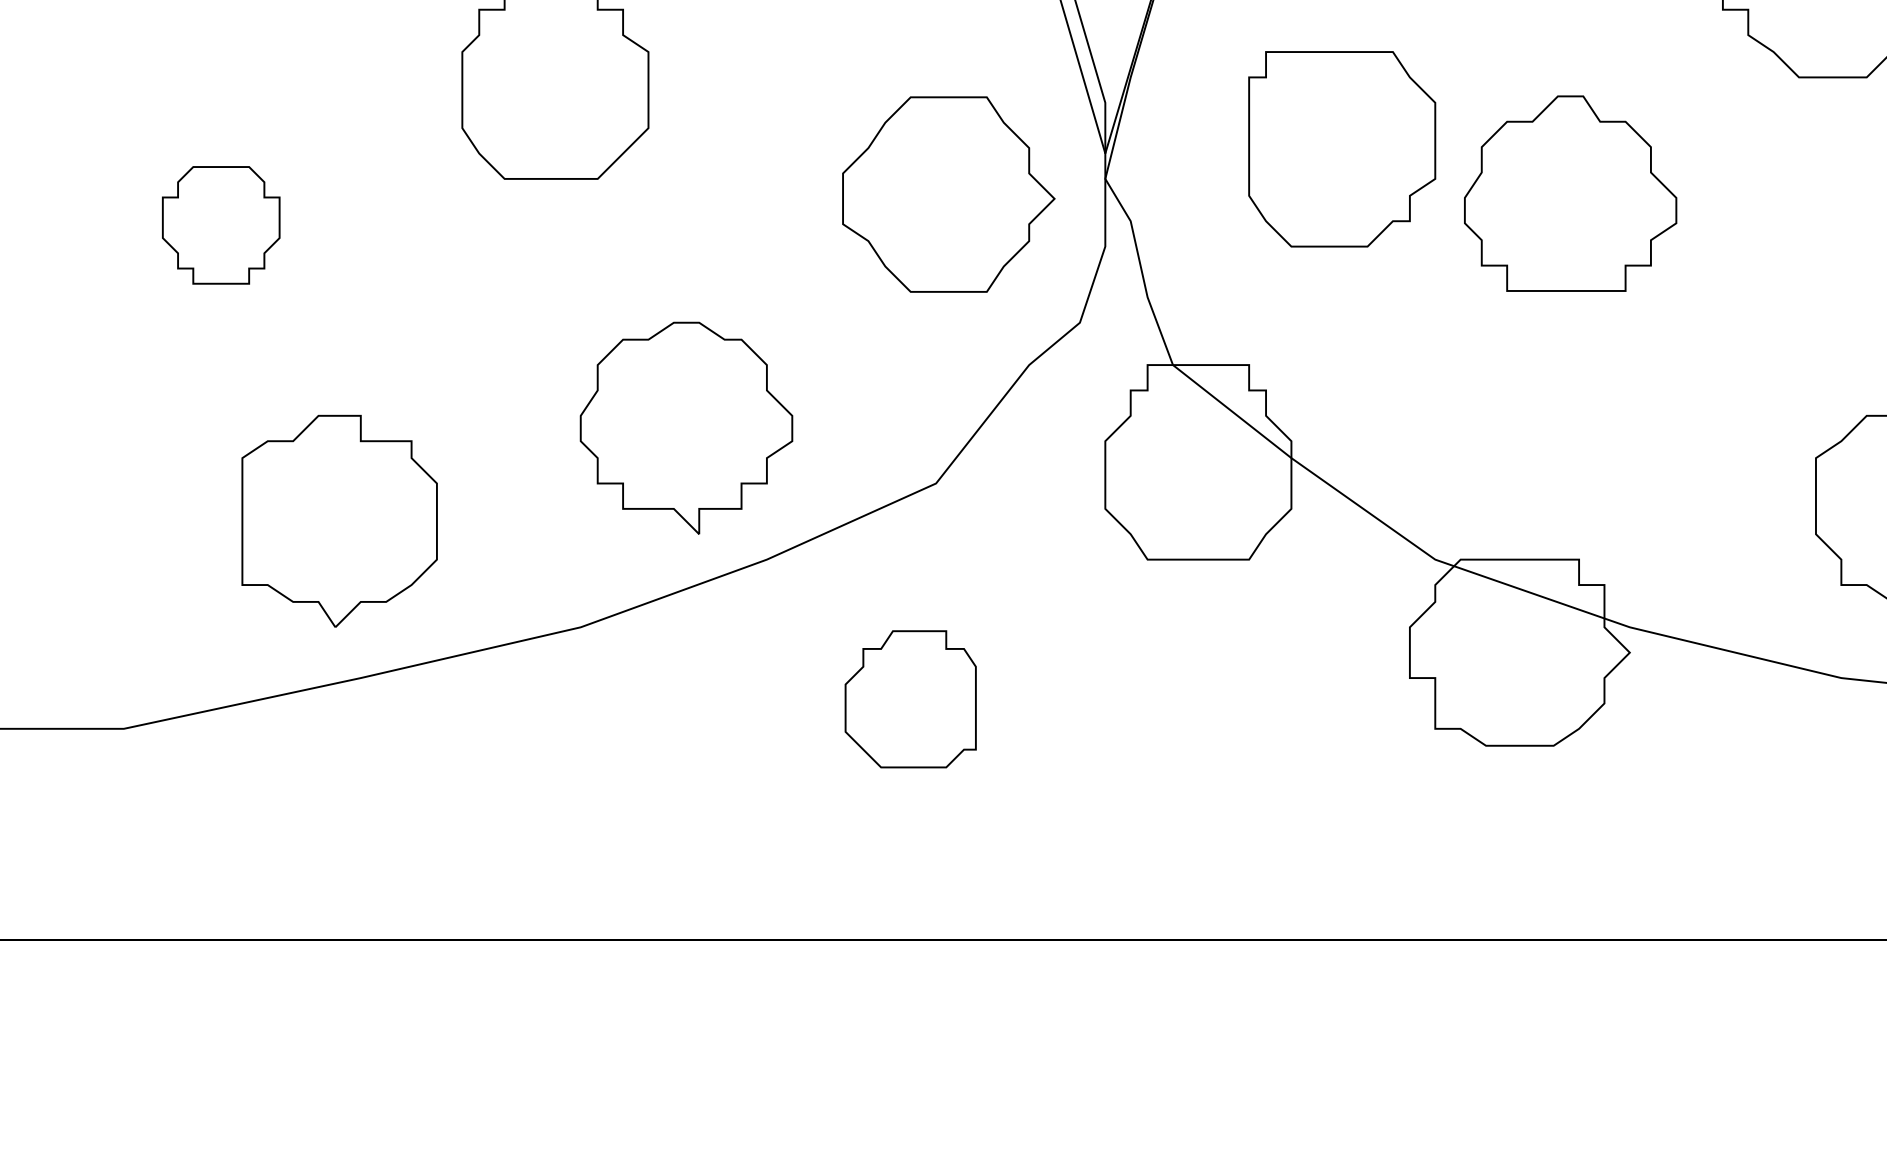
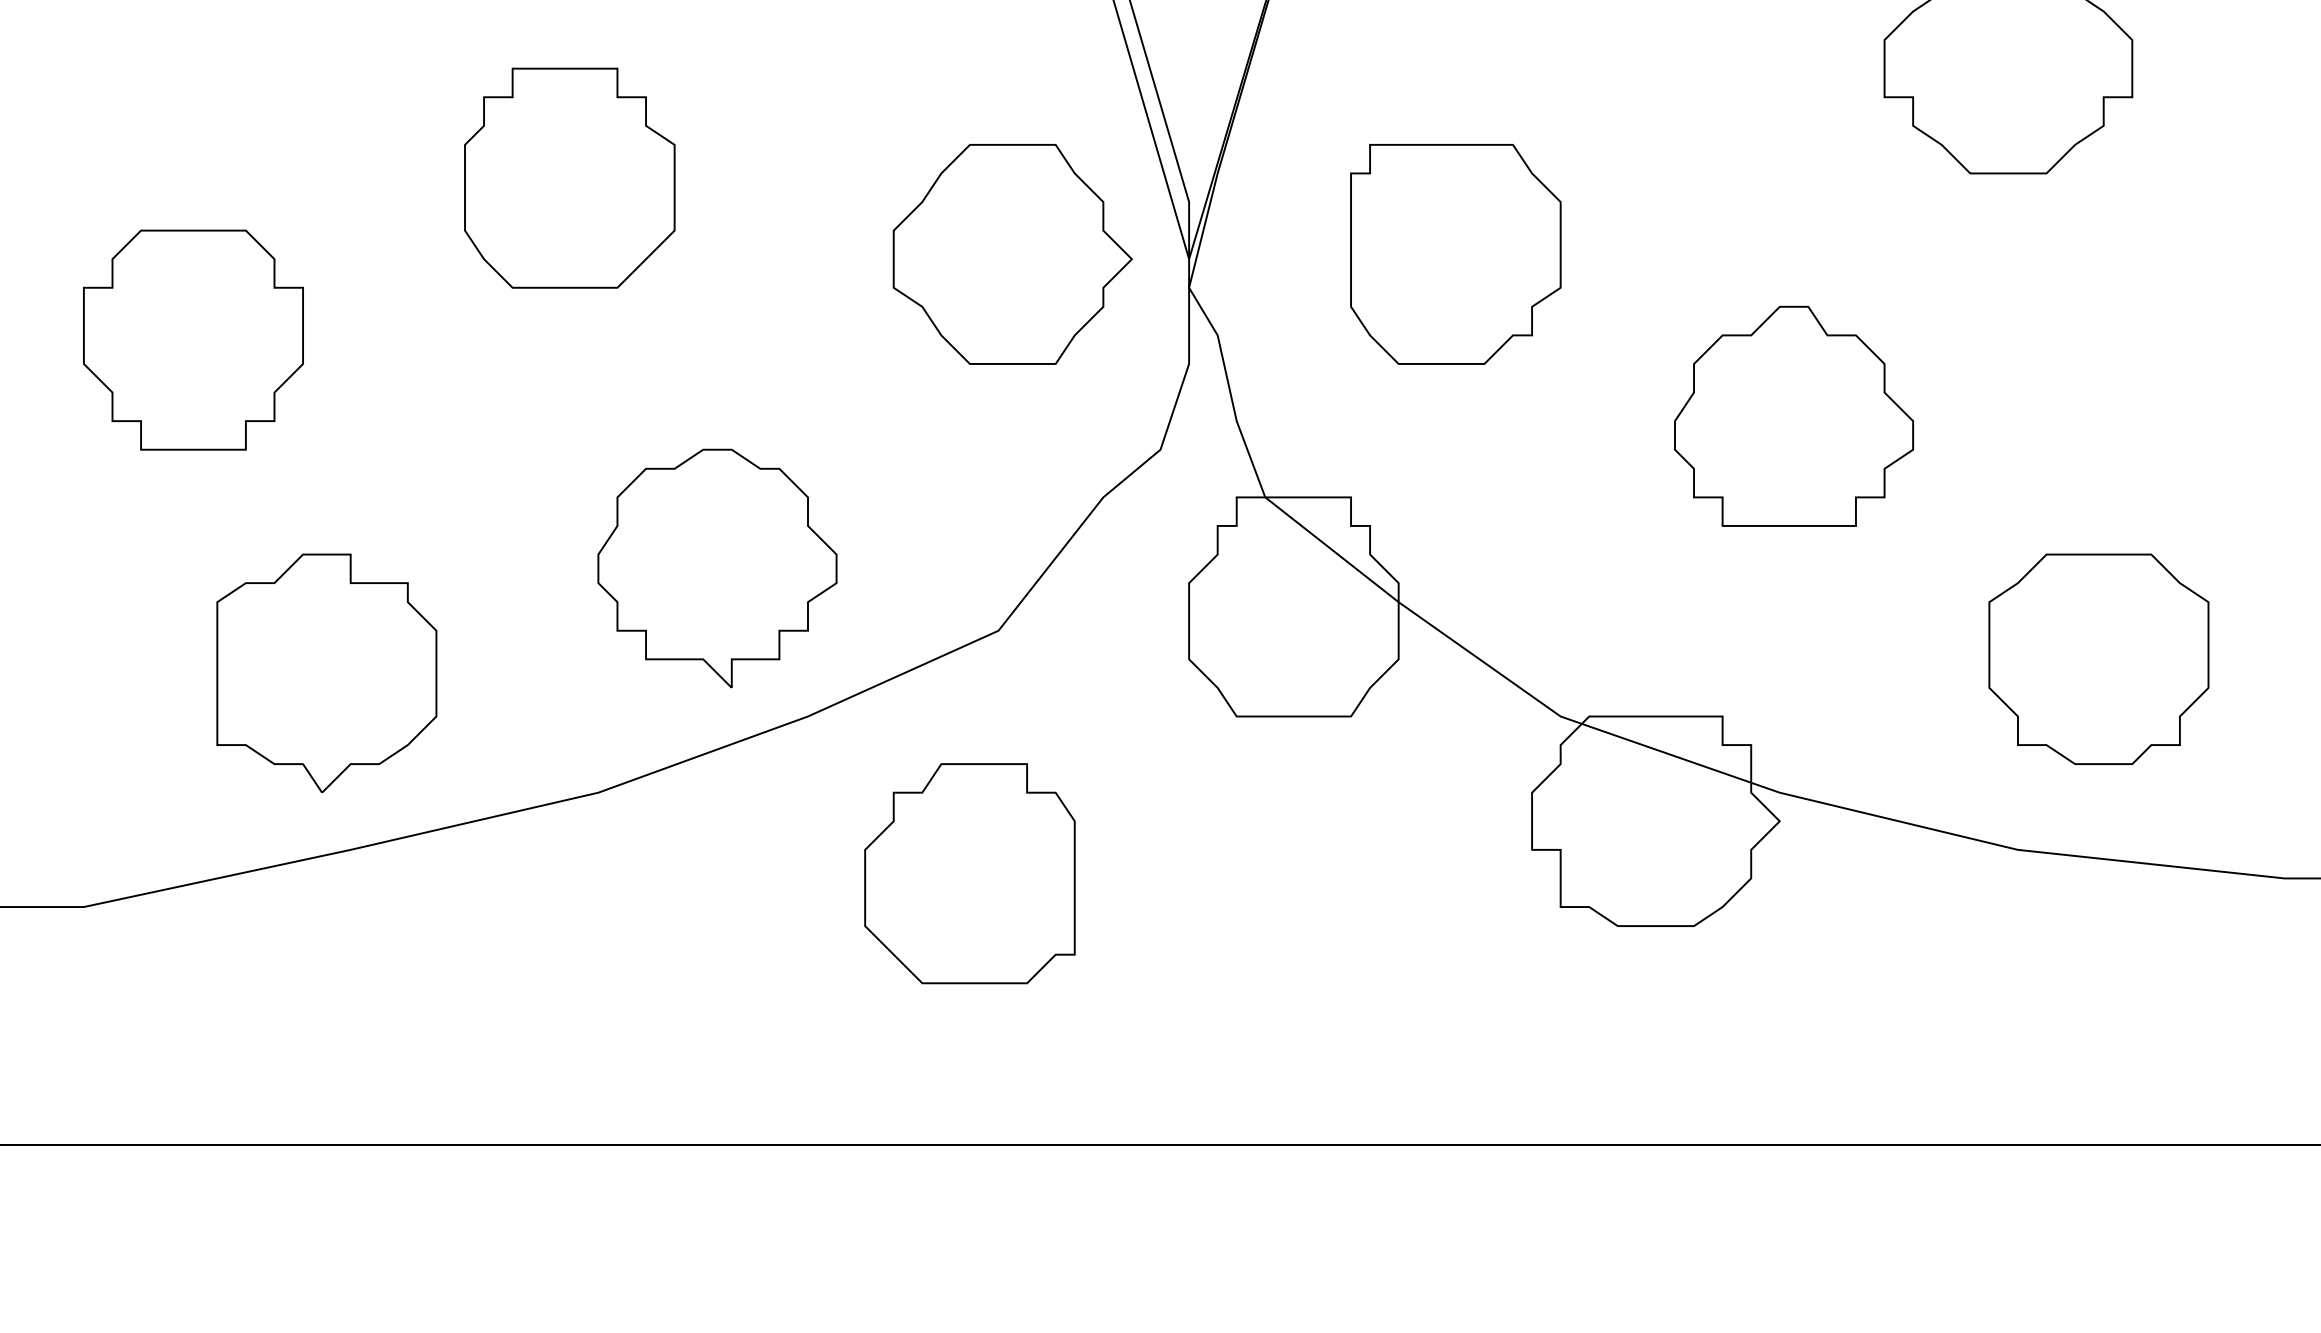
part: (1570, 192) -> (1793, 415), moved
part: (948, 194) -> (1012, 254), moved
part: (221, 224) -> (193, 339), size x1.67
part: (910, 699) -> (969, 873), size x1.43

